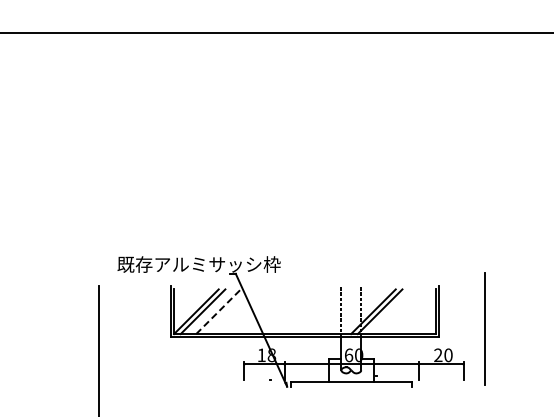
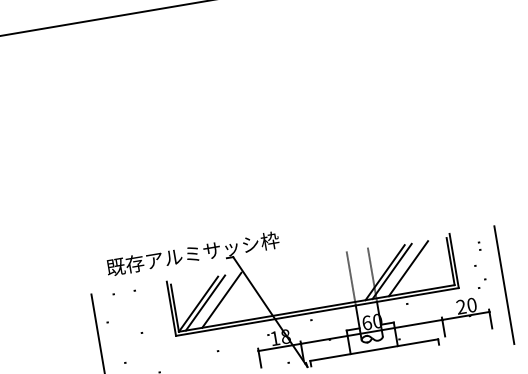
line: (218, 311) -> (221, 300), dashed -> solid
line: (395, 311) -> (408, 268), added
line: (484, 328) -> (503, 284), moved

